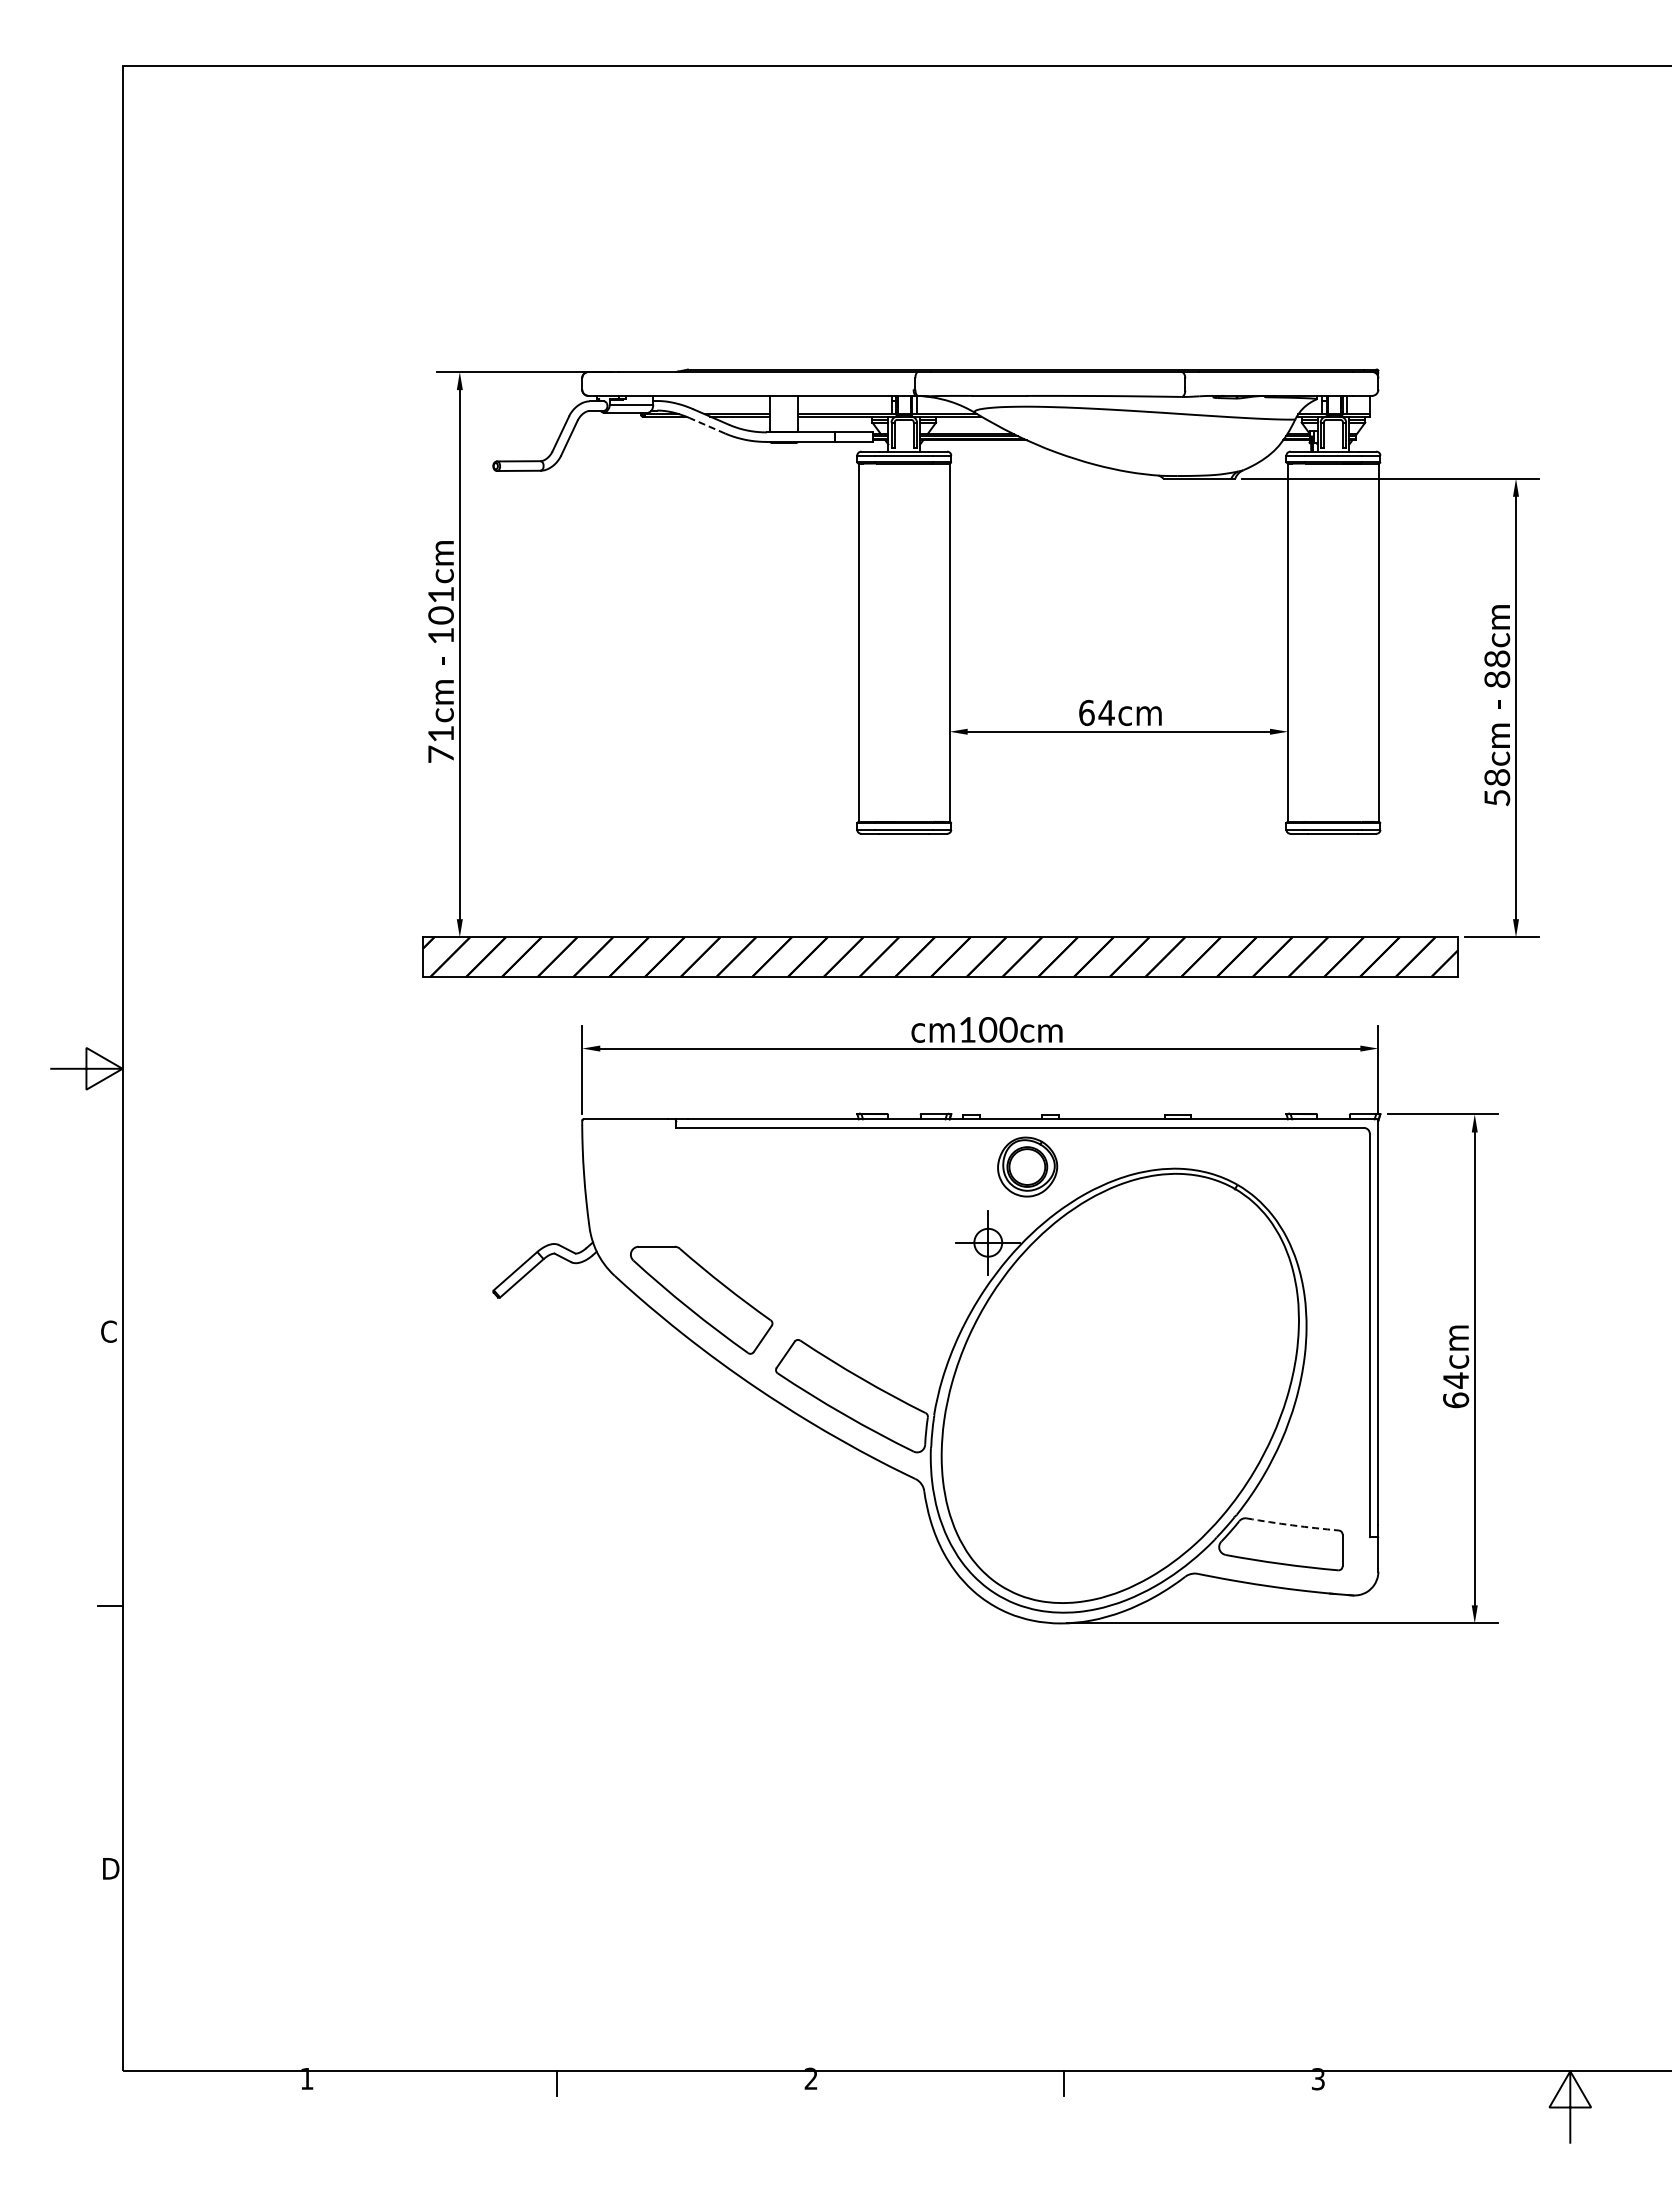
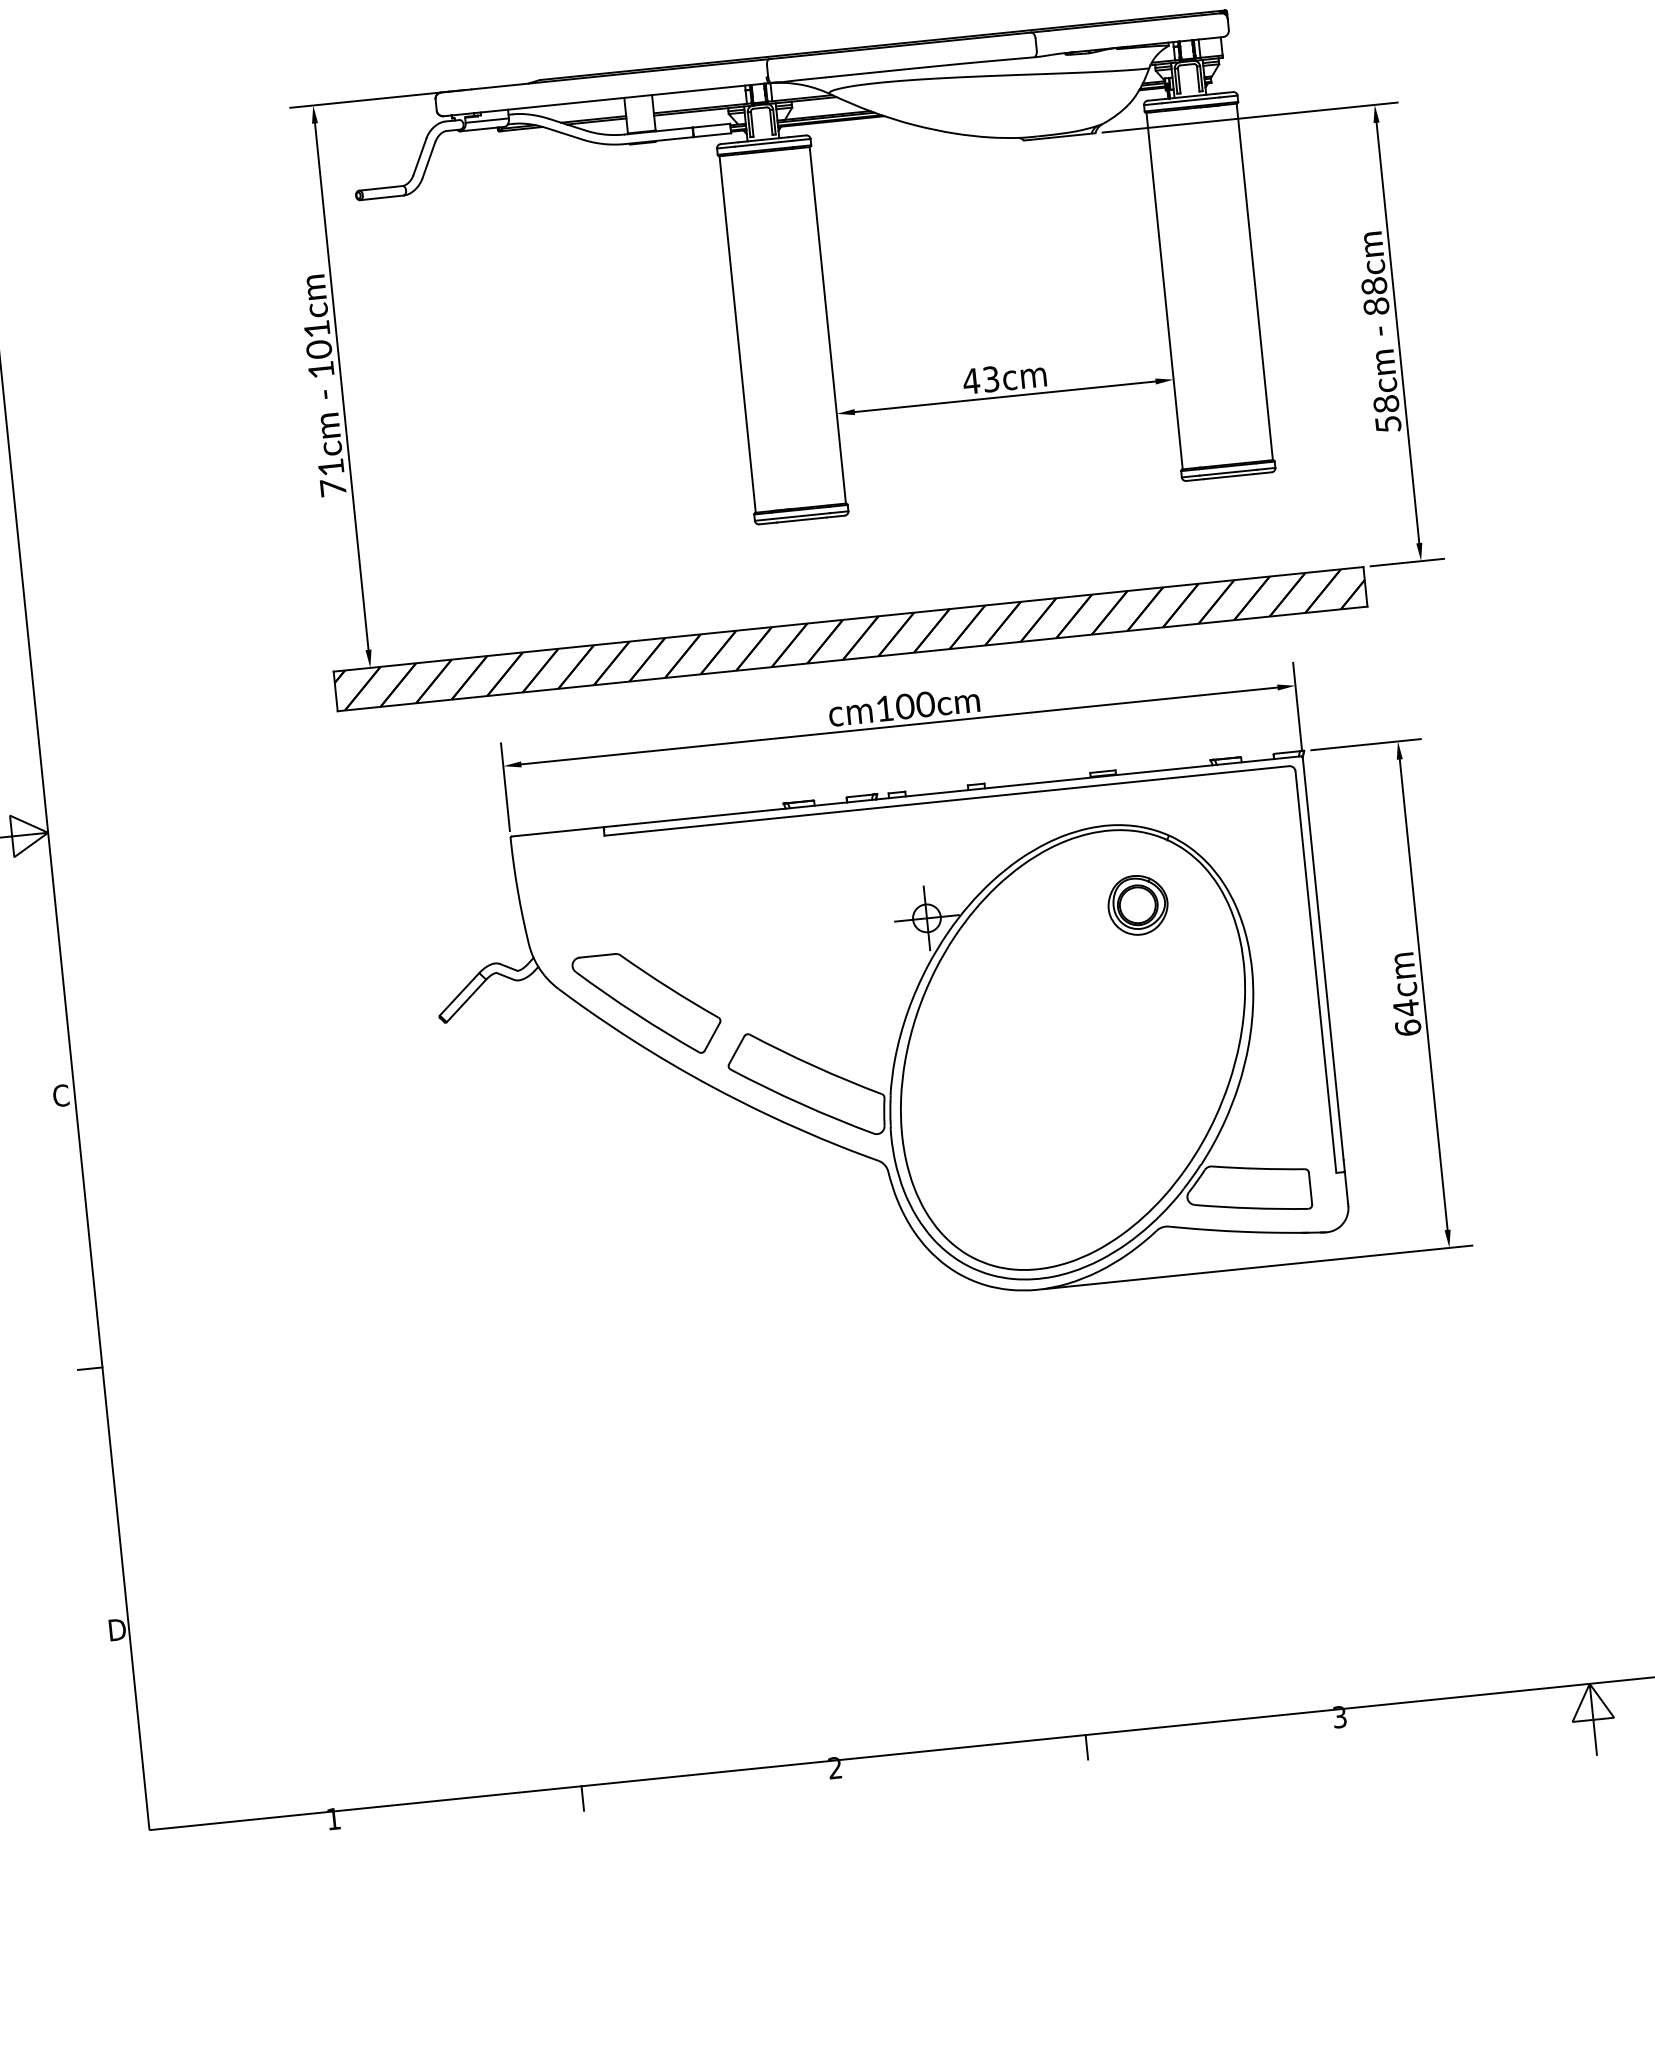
line: (707, 425) -> (565, 133), dashed -> solid
text: (1096, 712) -> (981, 379), 64cm -> 43cm
part: (1027, 1166) -> (1137, 904), moved
arc: (1292, 1525) -> (1258, 1168), dashed -> solid

